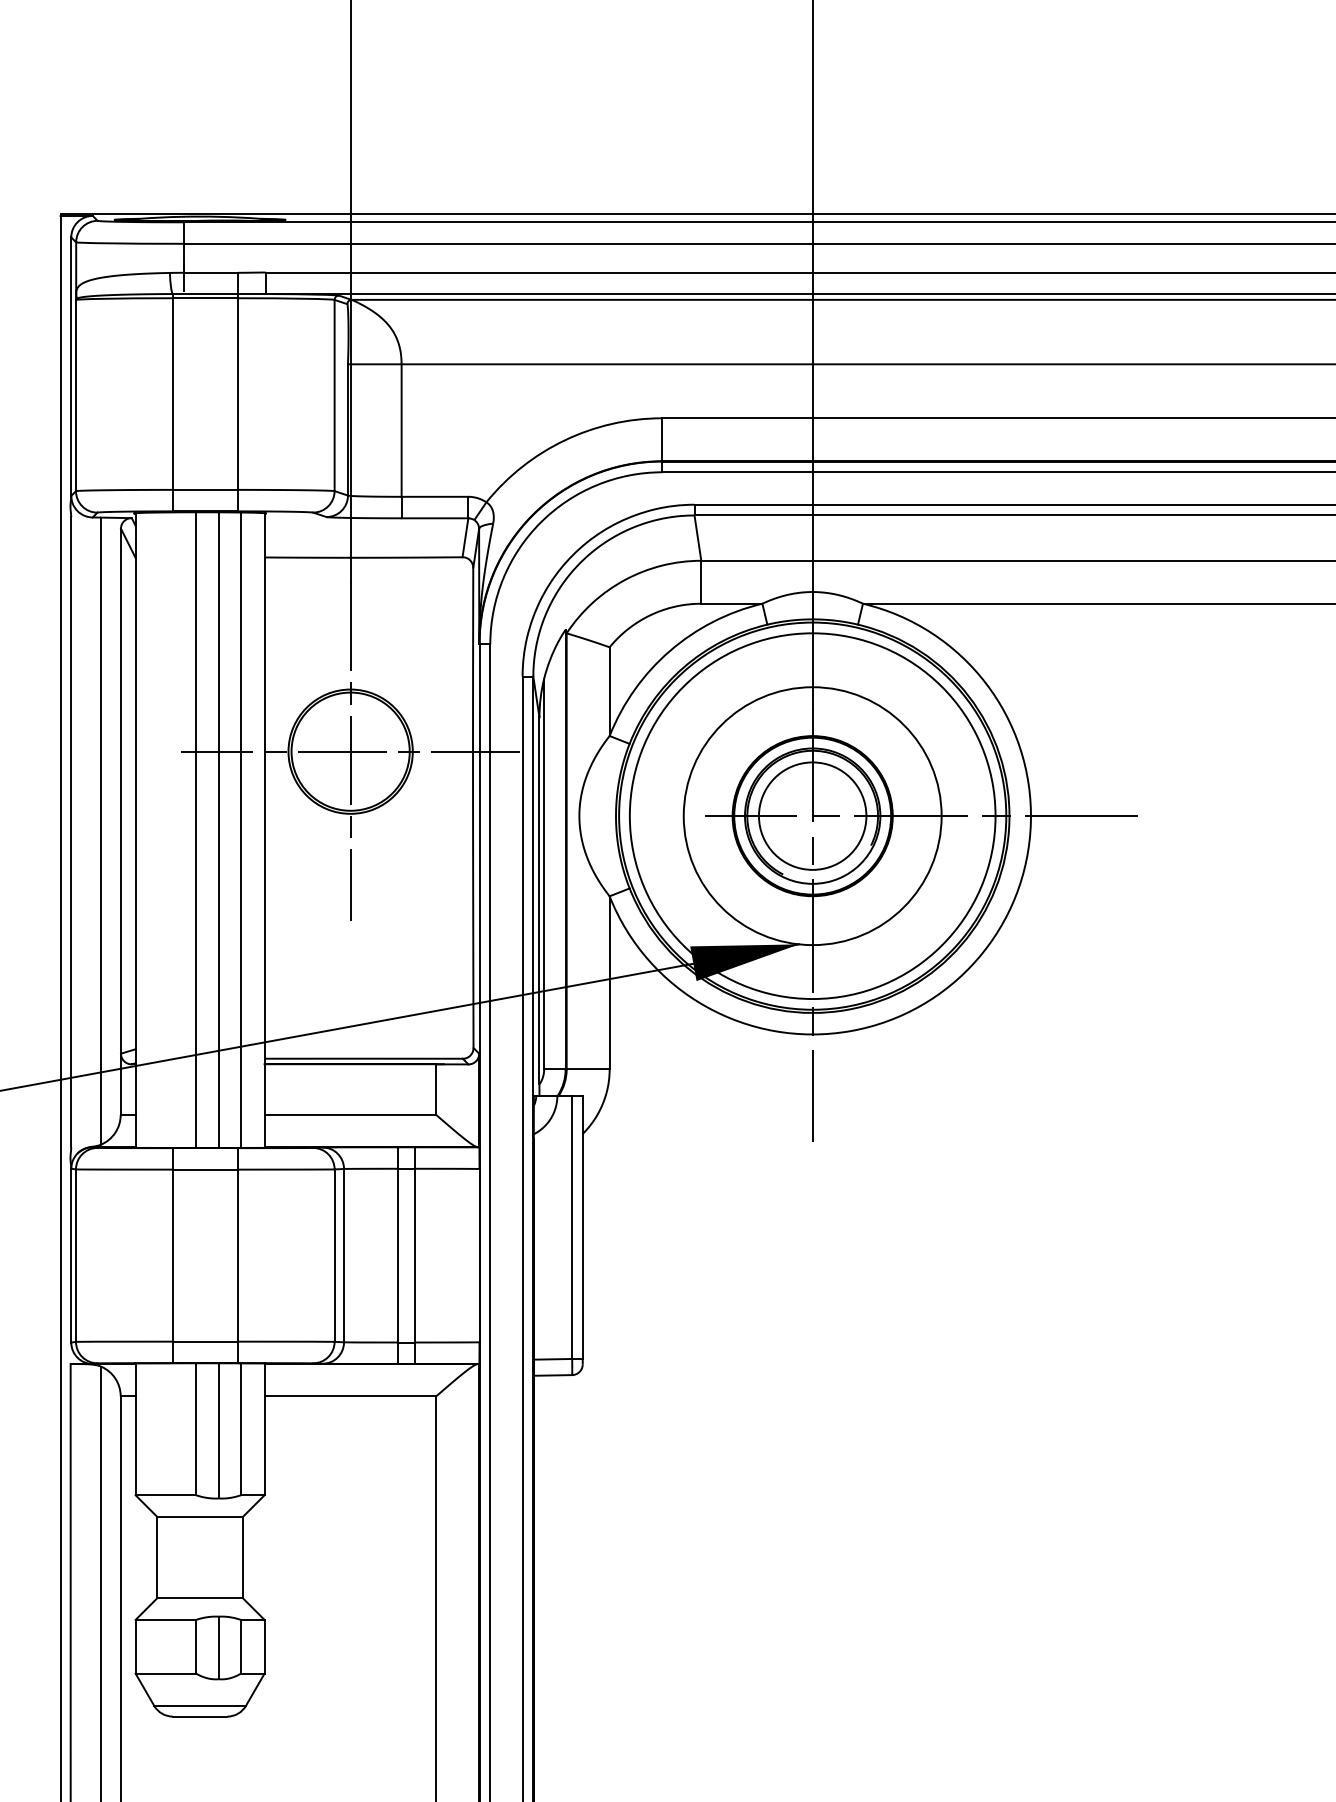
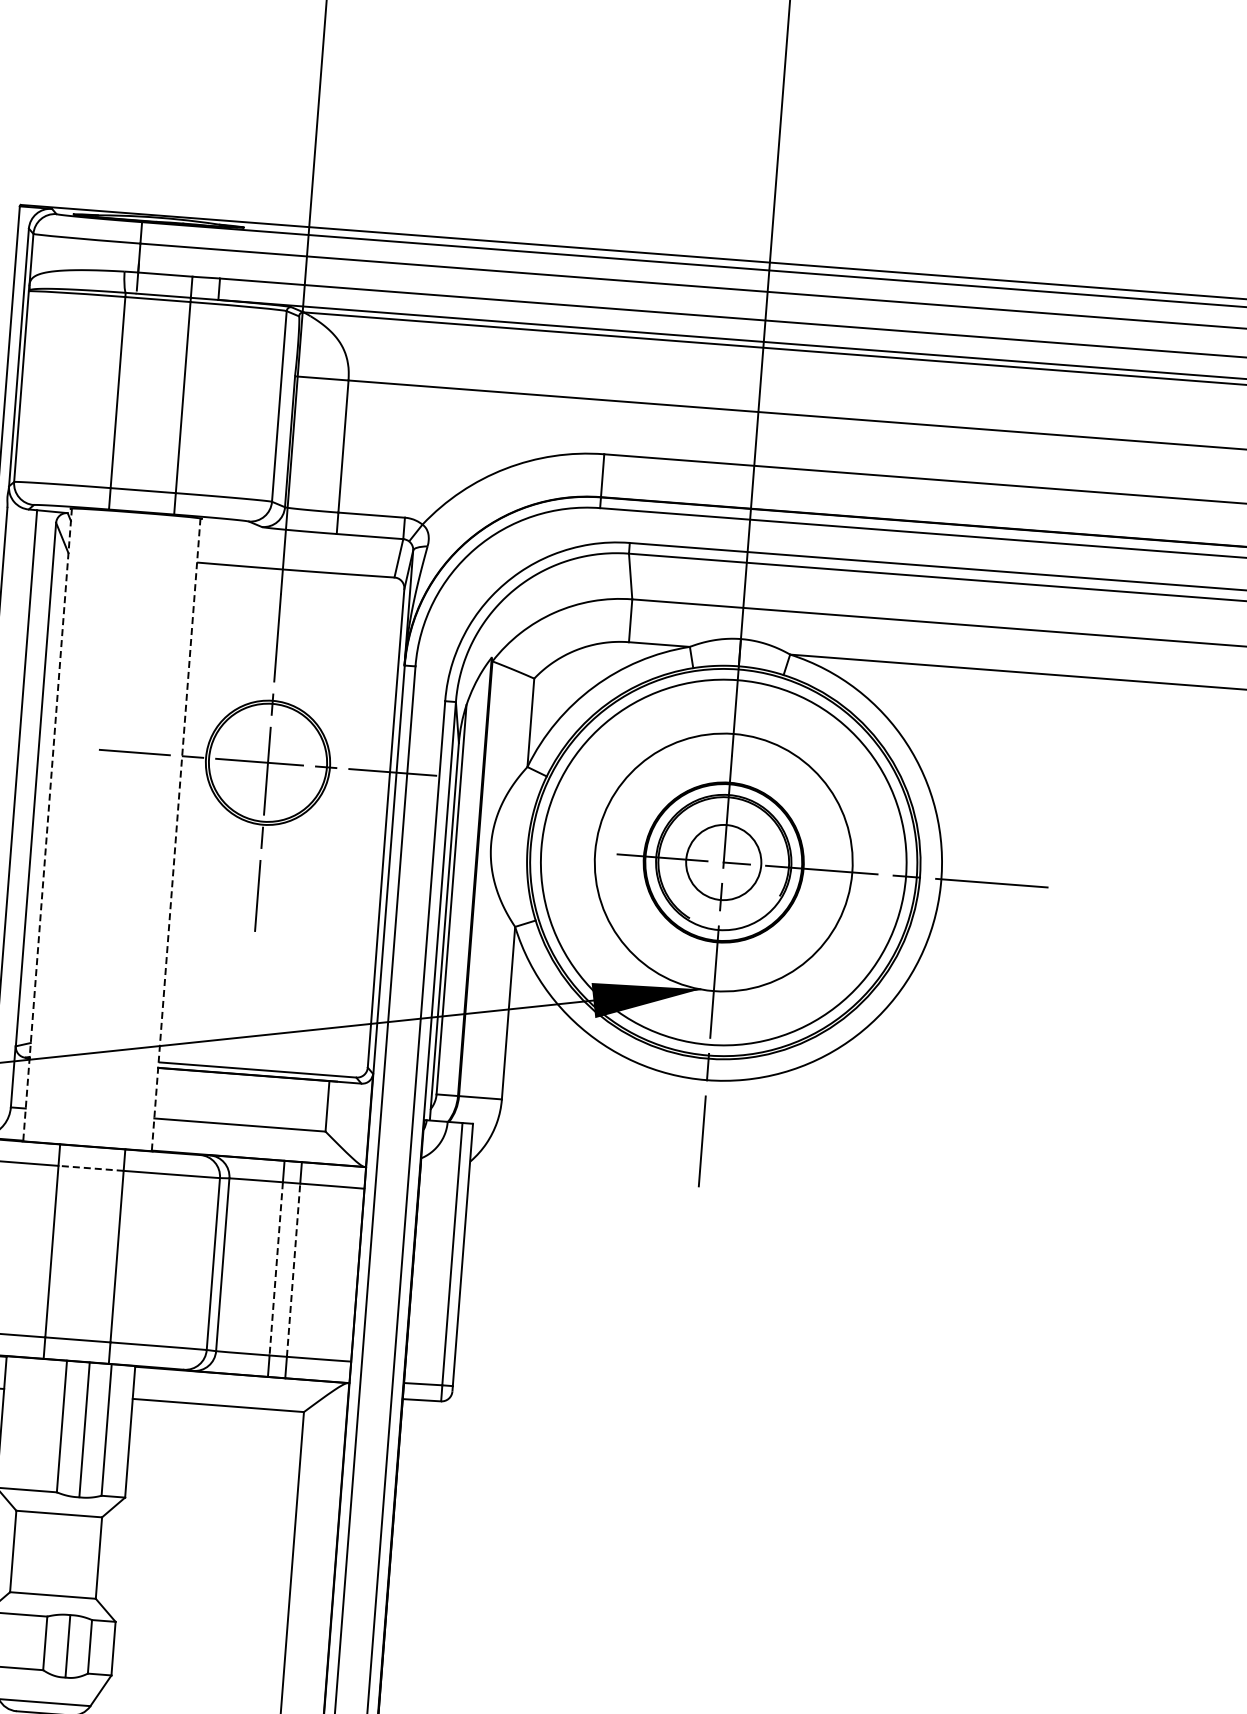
circle: (812, 815) -> (723, 861), size x0.7
line: (218, 829) -> (130, 830), removed
line: (240, 829) -> (152, 831), removed
line: (196, 830) -> (108, 829), removed
line: (135, 831) -> (47, 825), solid -> dashed
line: (264, 831) -> (175, 835), solid -> dashed
line: (205, 1169) -> (91, 1168), solid -> dashed
line: (397, 1255) -> (276, 1268), solid -> dashed
line: (415, 1255) -> (294, 1270), solid -> dashed

